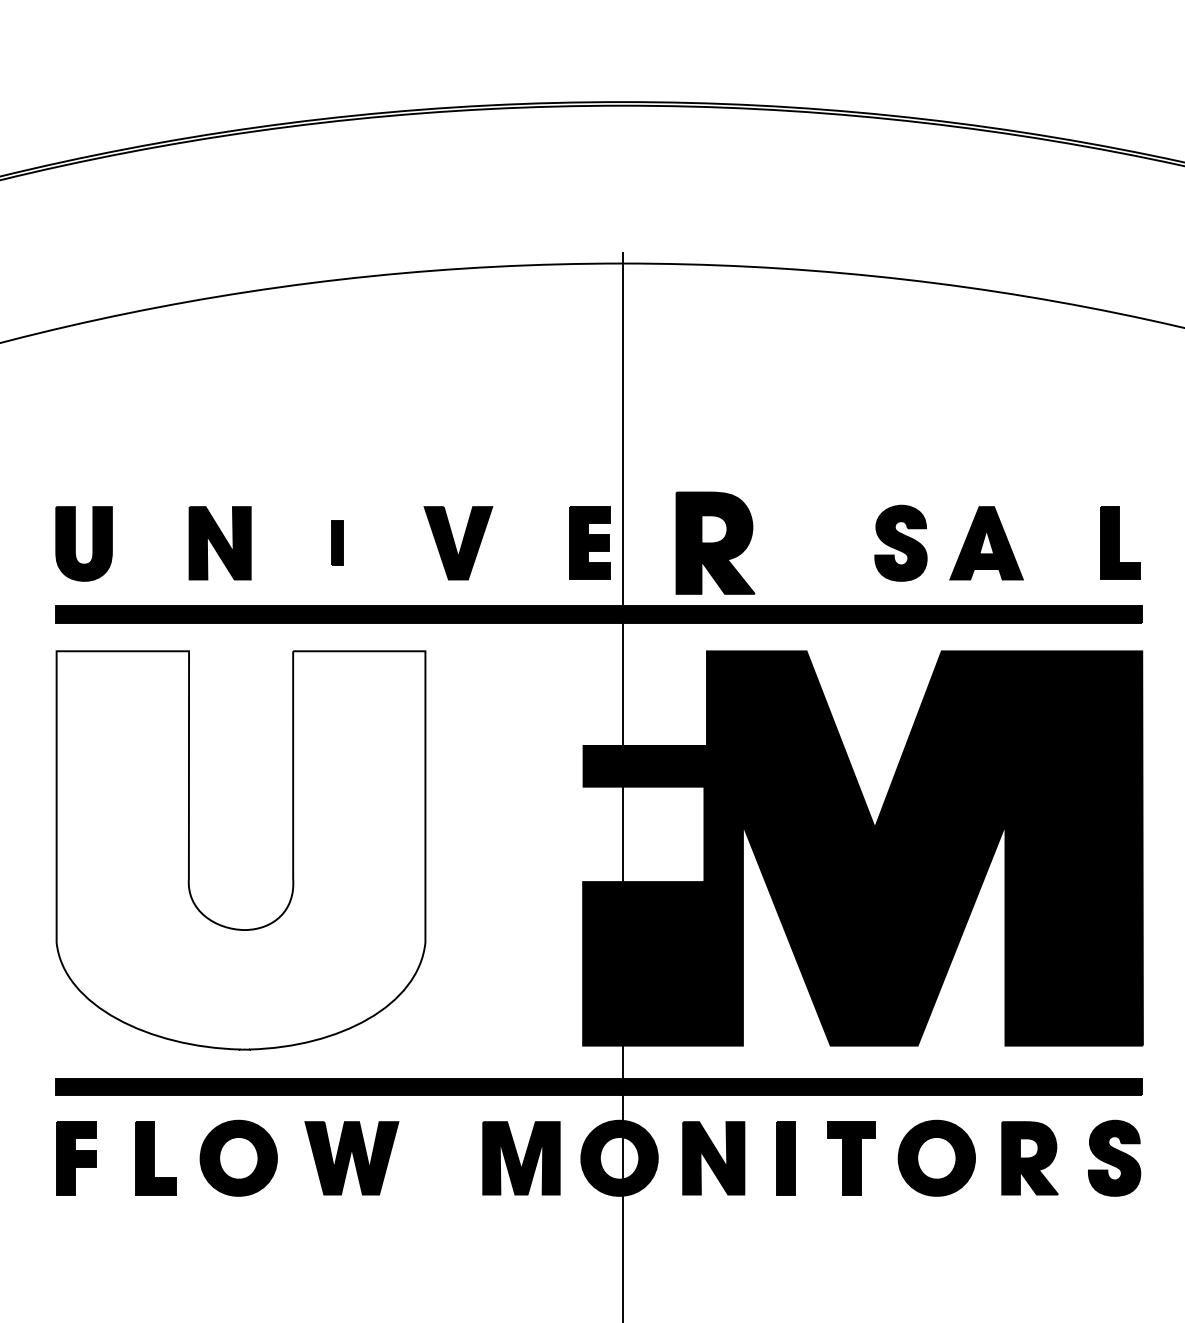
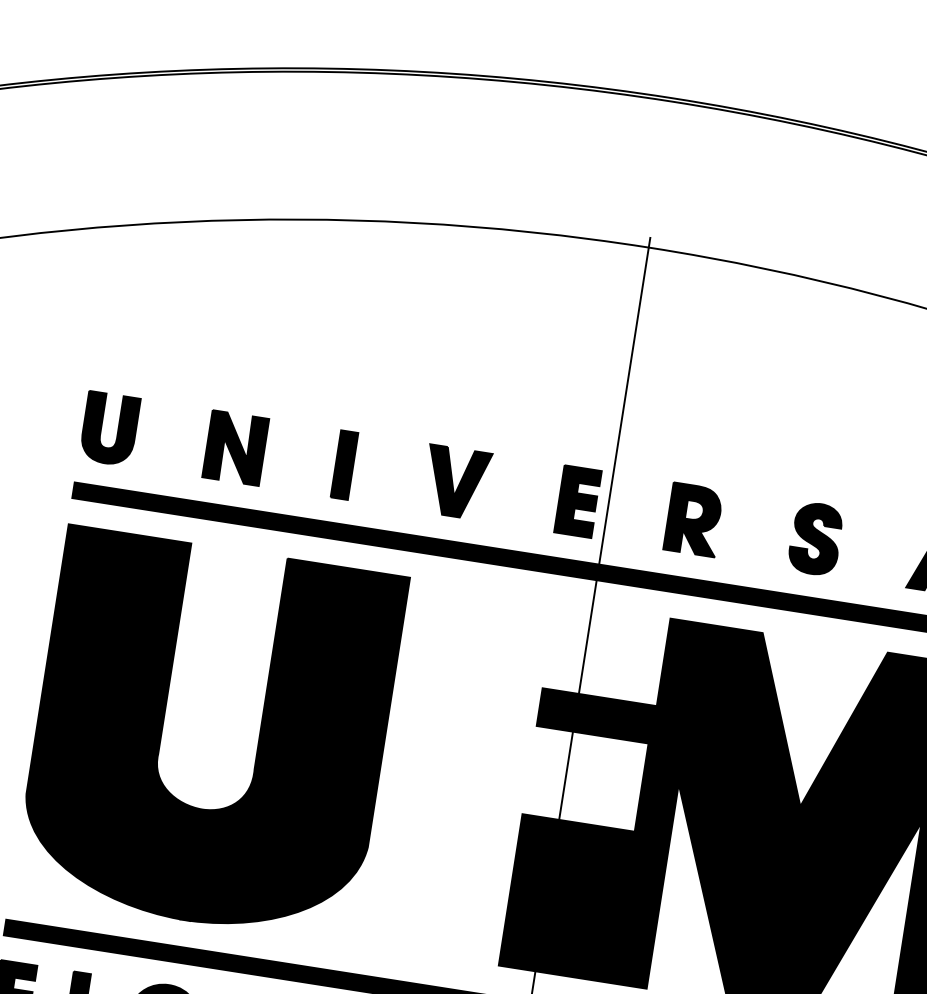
part: (337, 542) -> (344, 464), size x1.67
part: (900, 542) -> (815, 538), moved
part: (715, 543) -> (694, 520), size x0.71
fill: (240, 850) -> (210, 735), added

